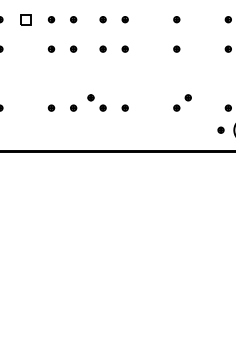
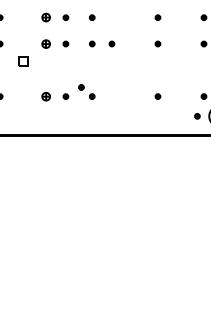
part: (25, 19) -> (22, 61), moved
part: (51, 19) -> (46, 17), size x1.6
part: (124, 19) -> (111, 17), removed
part: (51, 48) -> (46, 43), size x1.6
part: (187, 97) -> (167, 87), removed
part: (51, 107) -> (46, 96), size x1.6
part: (124, 107) -> (111, 96), removed

